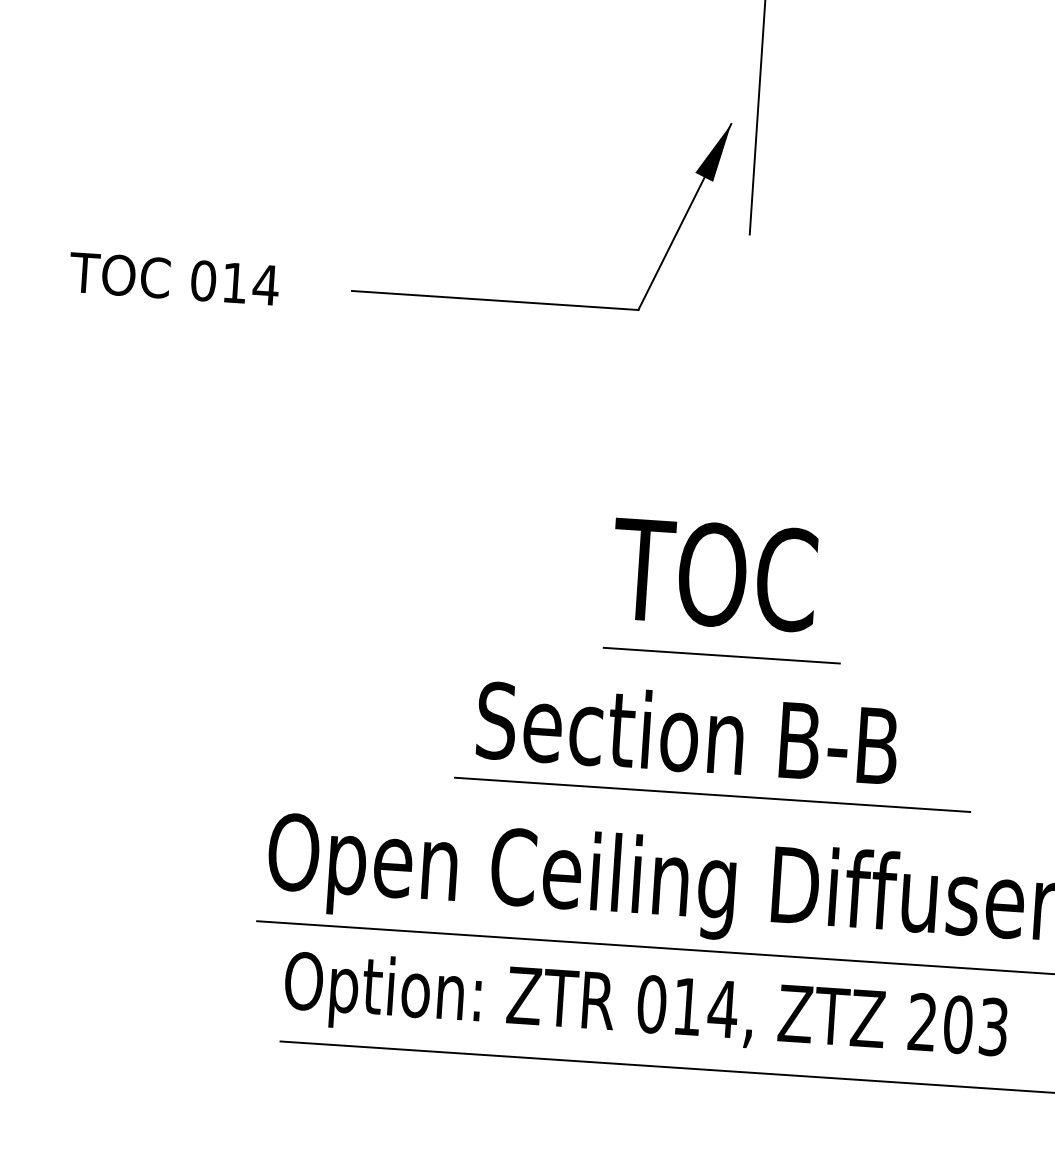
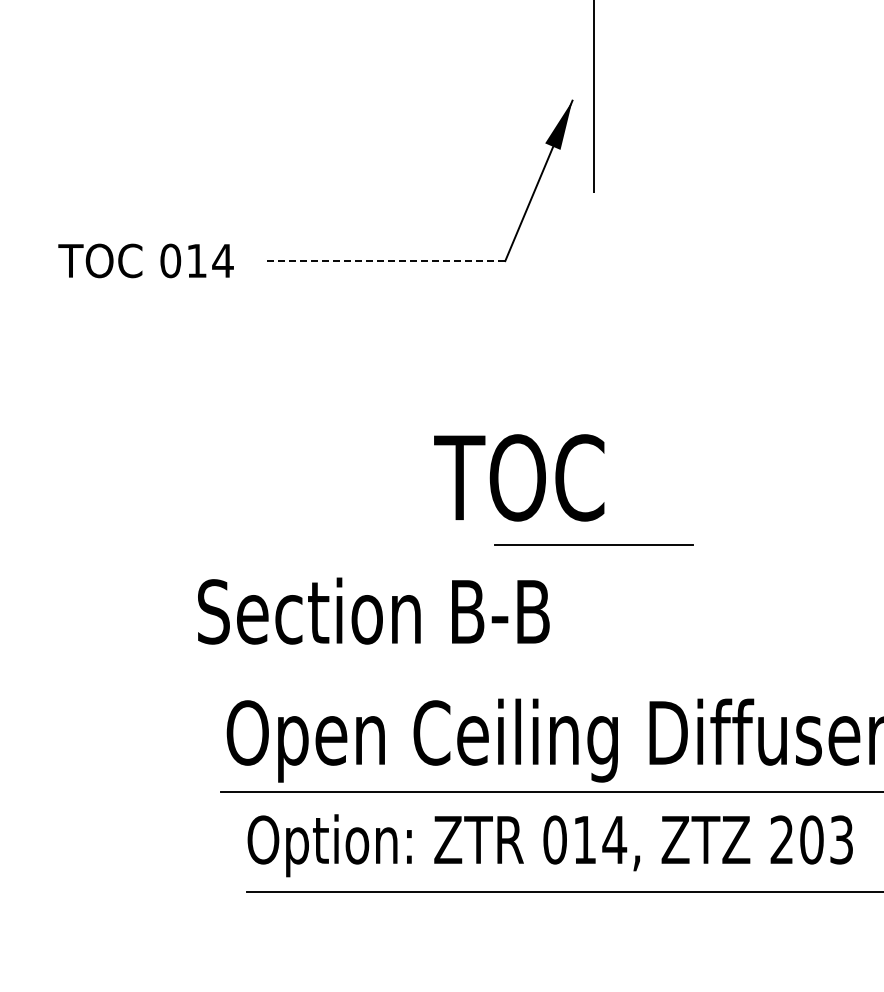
text: (173, 278) -> (145, 260), moved
line: (494, 300) -> (384, 261), solid -> dashed
text: (714, 574) -> (519, 477), moved
text: (687, 731) -> (373, 610), moved
line: (713, 794) -> (594, 661), removed

